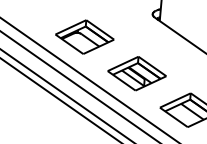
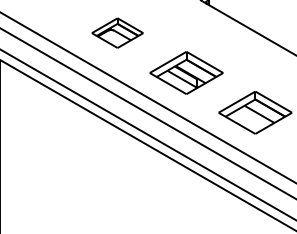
part: (84, 36) -> (117, 32), size x0.7

